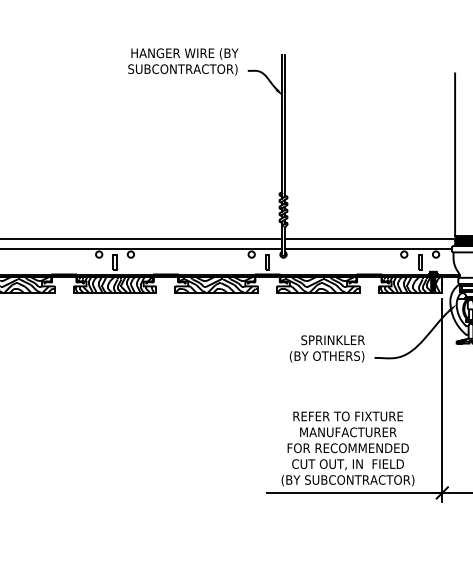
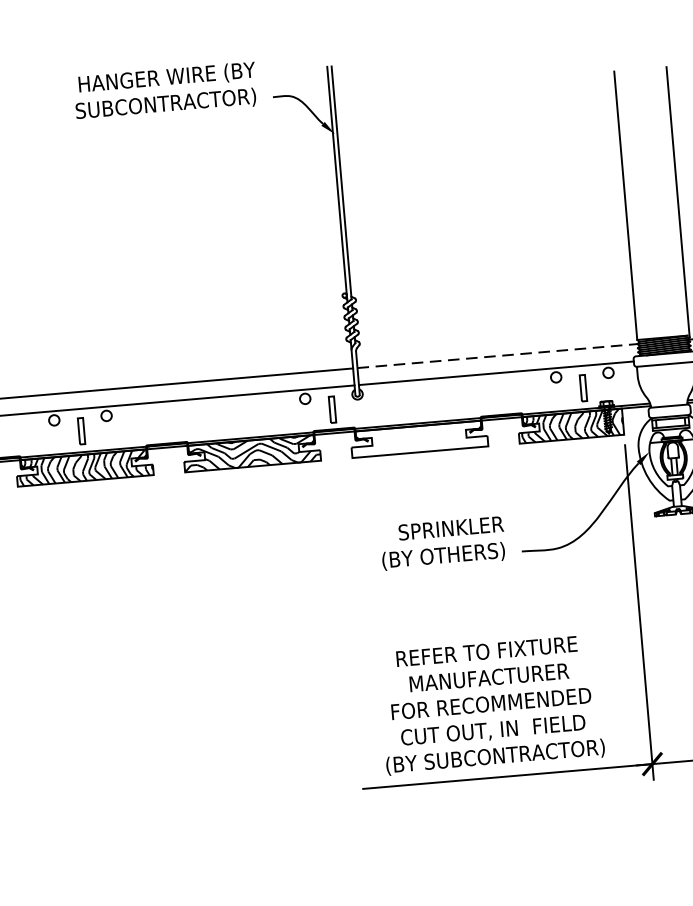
line: (370, 238) -> (498, 355), solid -> dashed
hatch: (318, 284) -> (419, 438), removed

